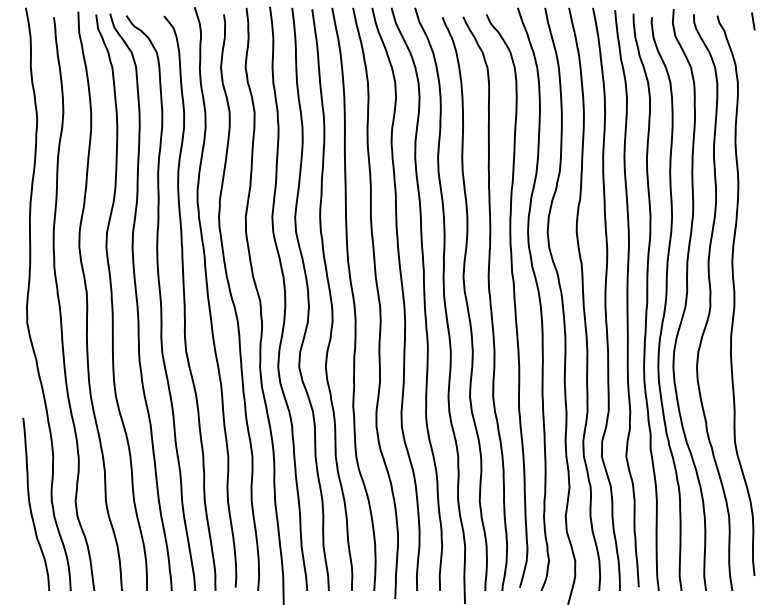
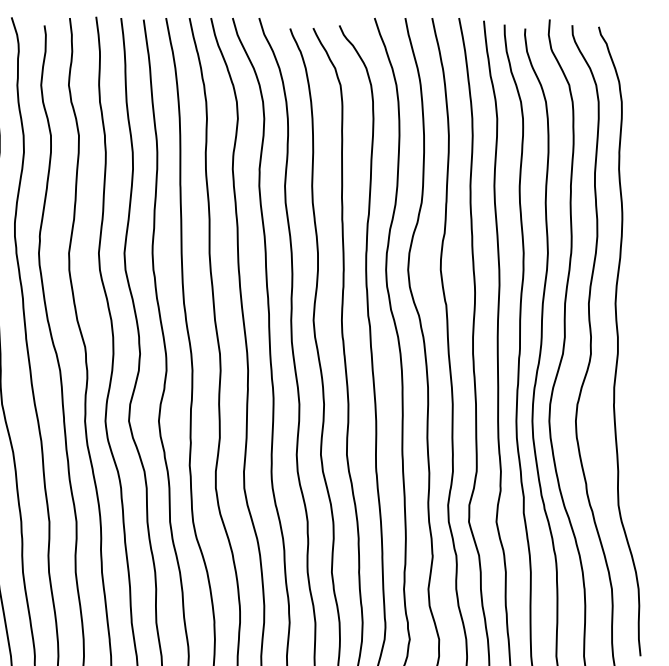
line: (753, 21) -> (639, 33), removed

